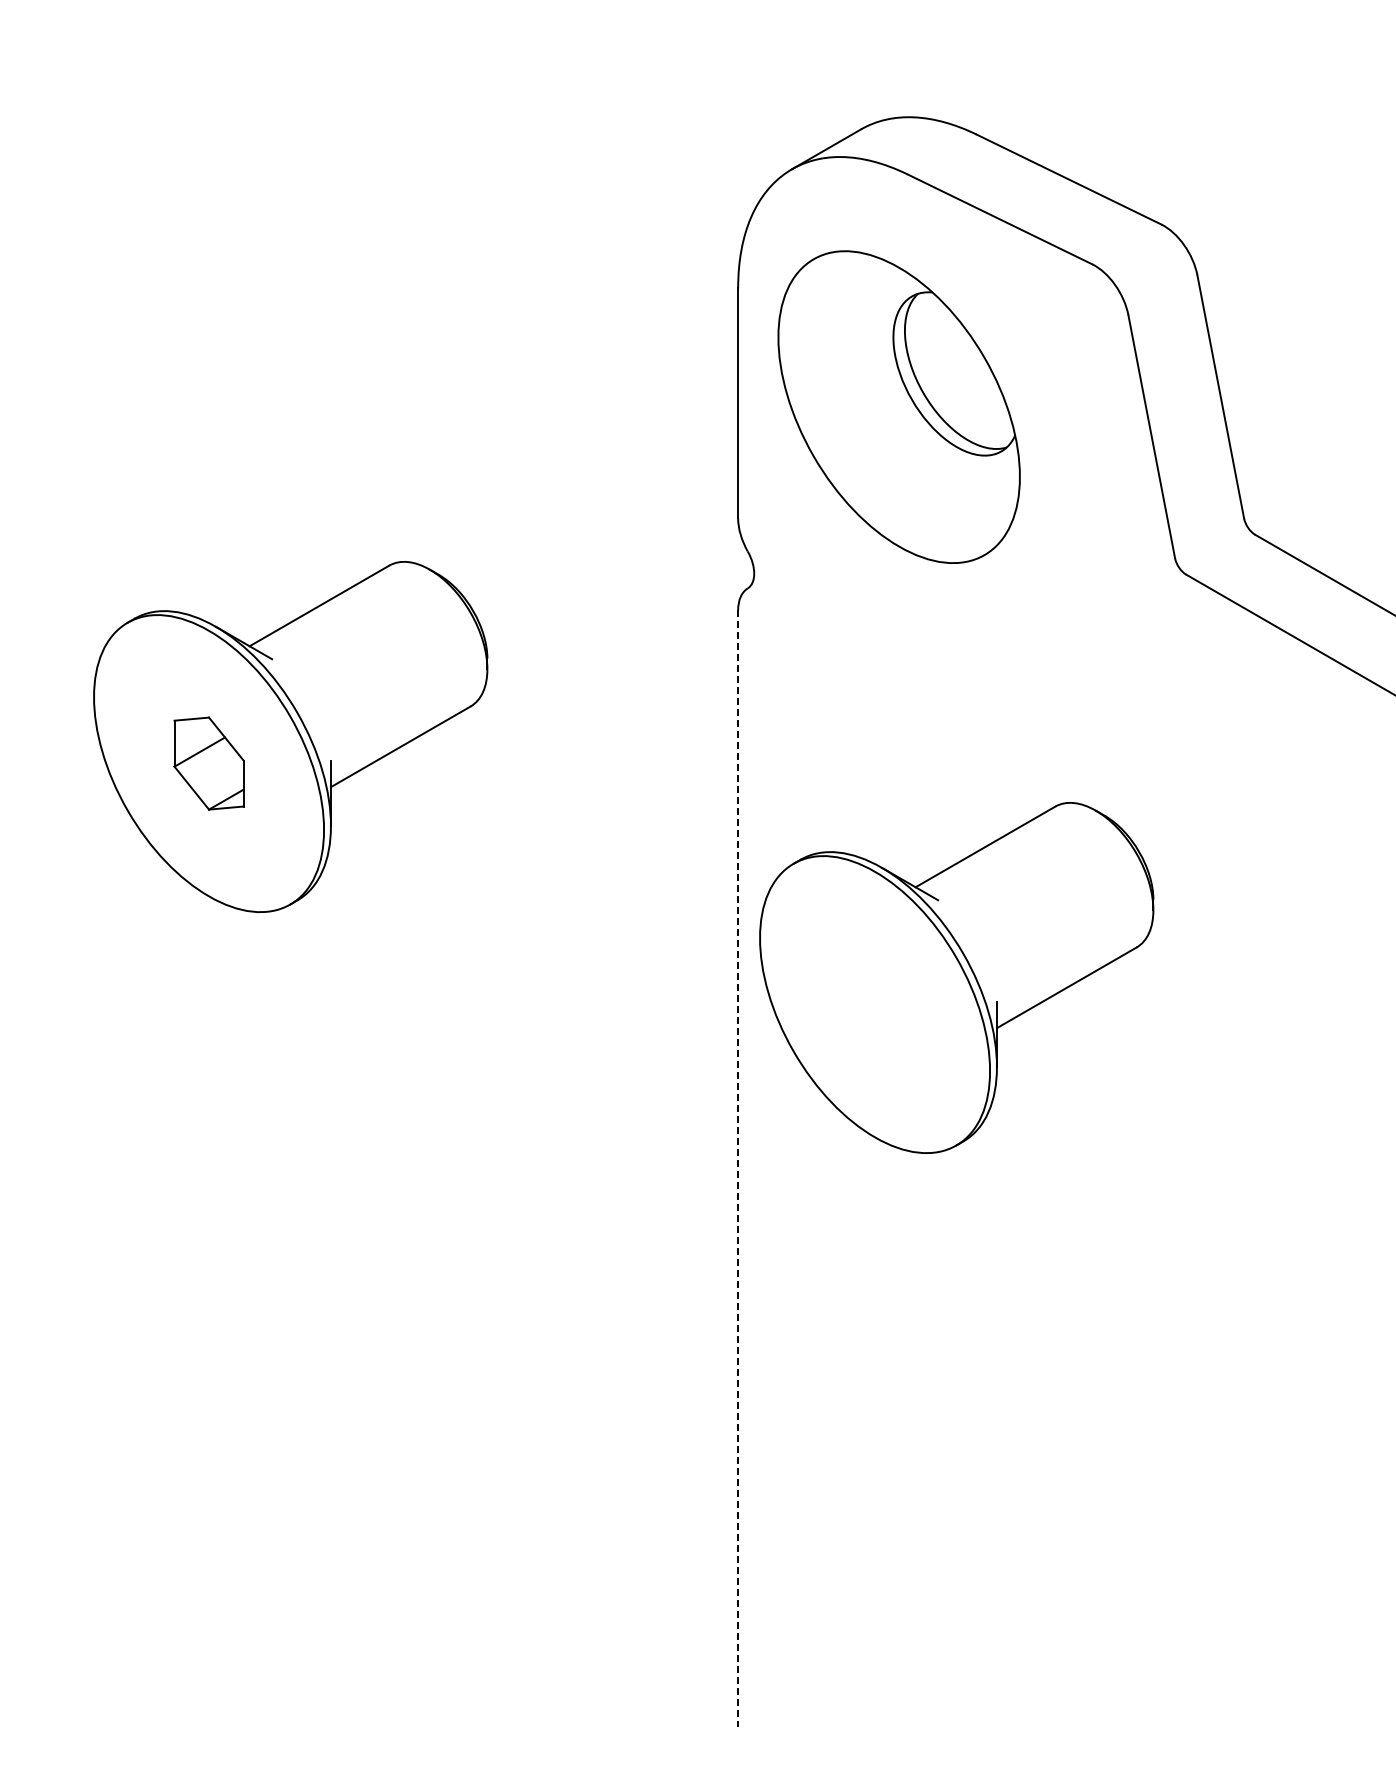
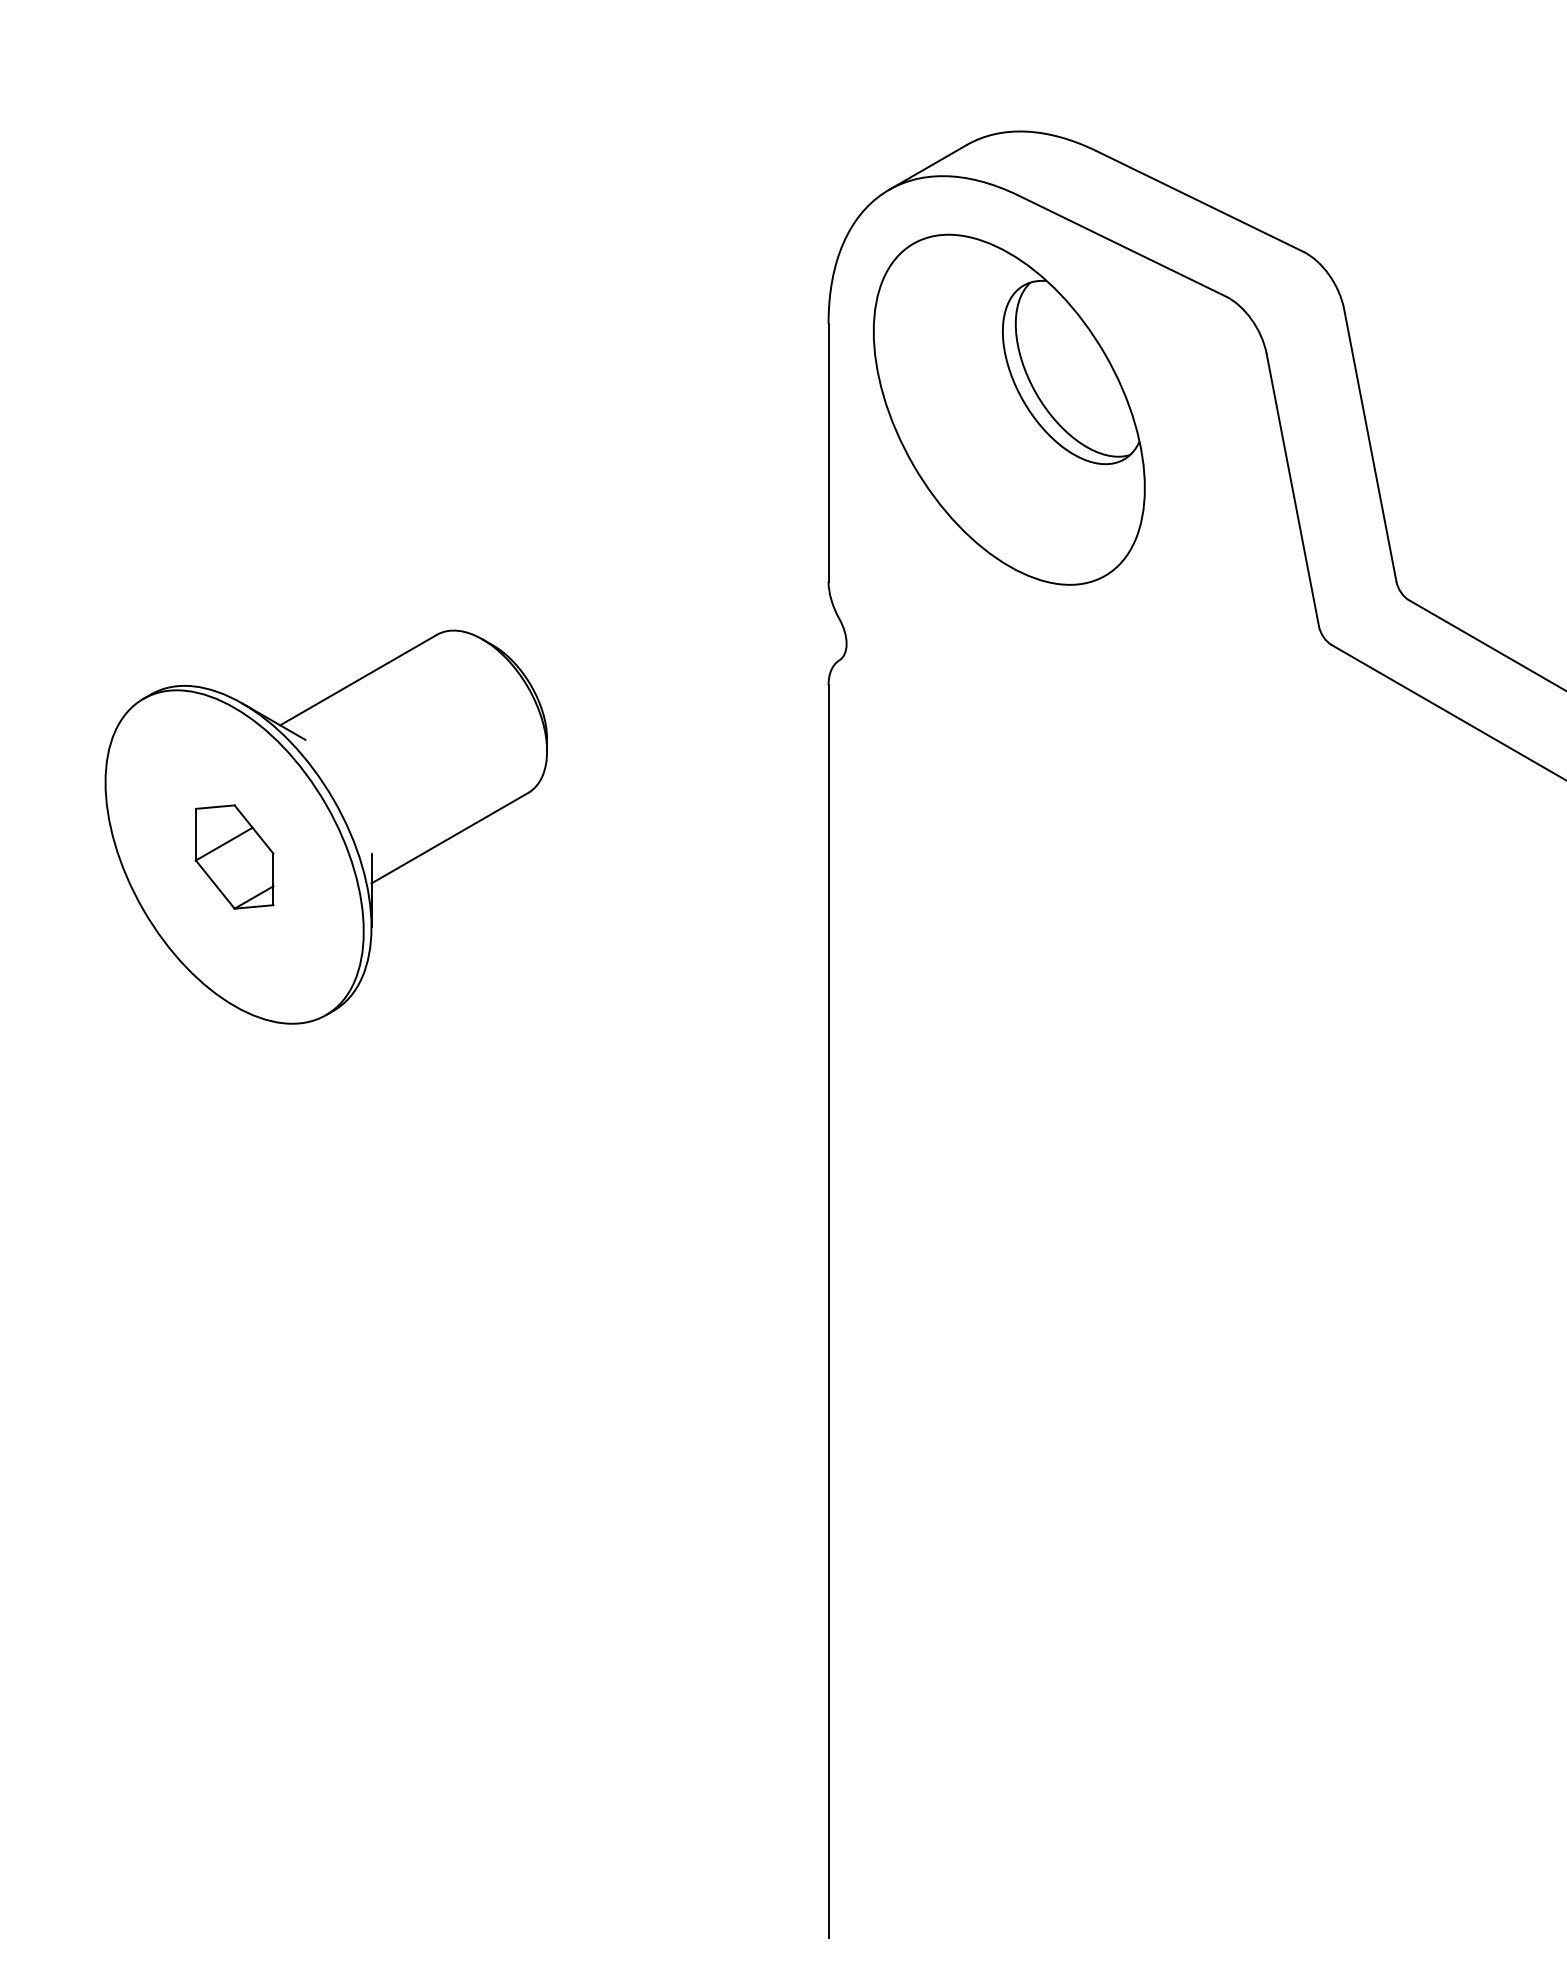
part: (898, 406) -> (1008, 409), moved
part: (956, 977) -> (1073, 1097), removed
line: (738, 1169) -> (828, 1312), dashed -> solid

